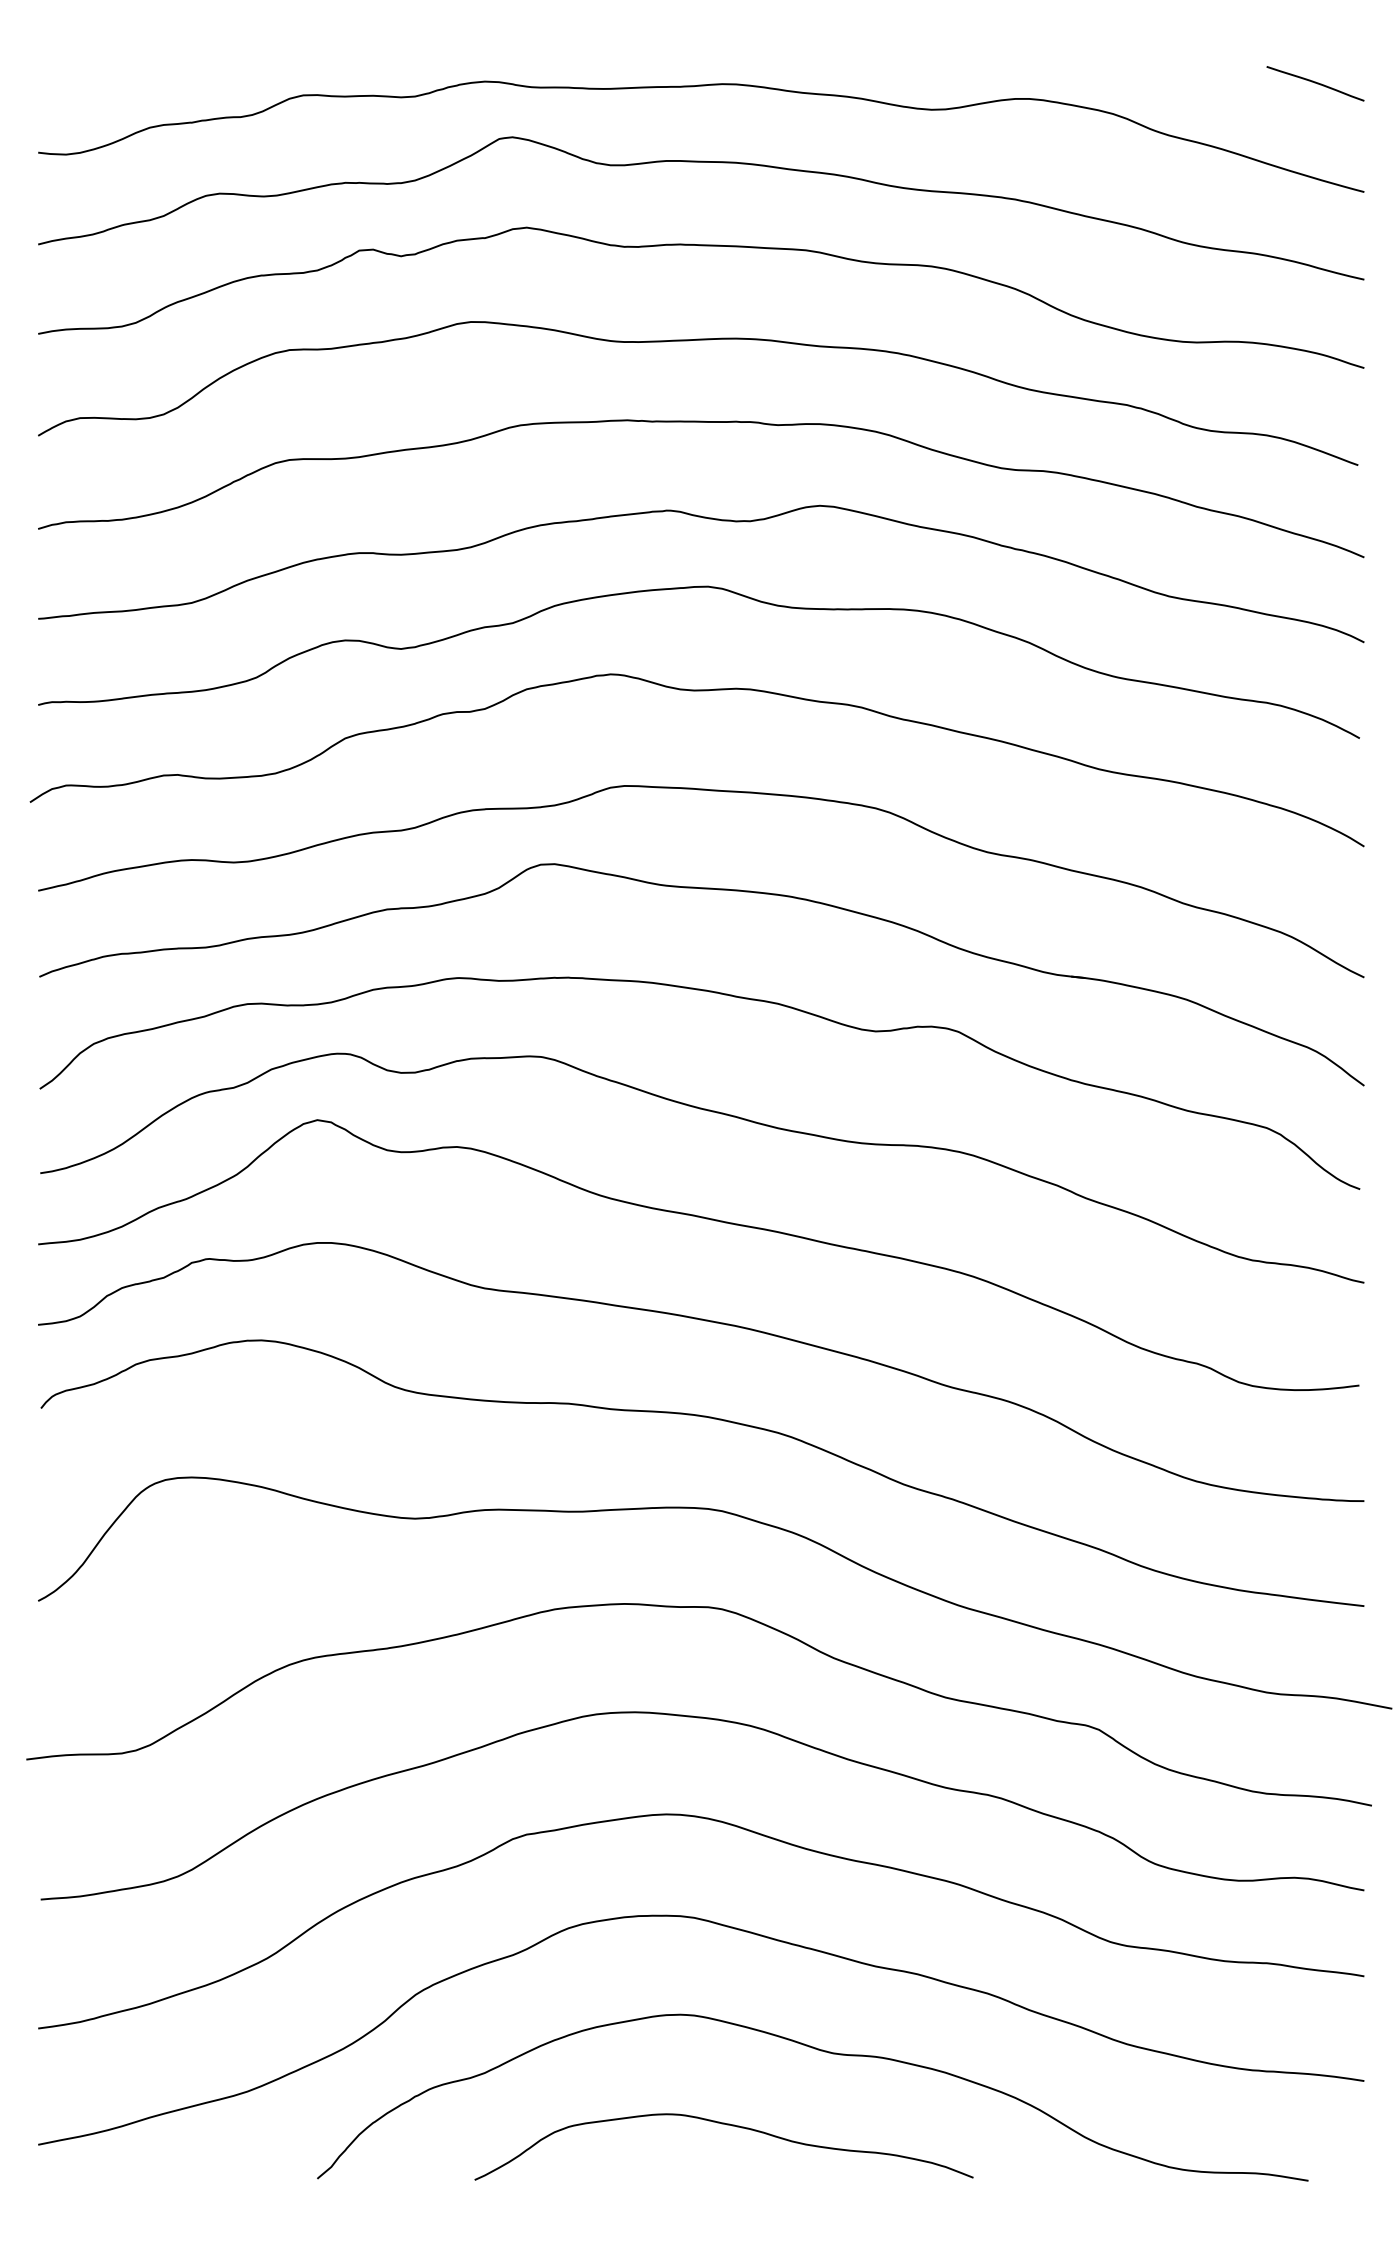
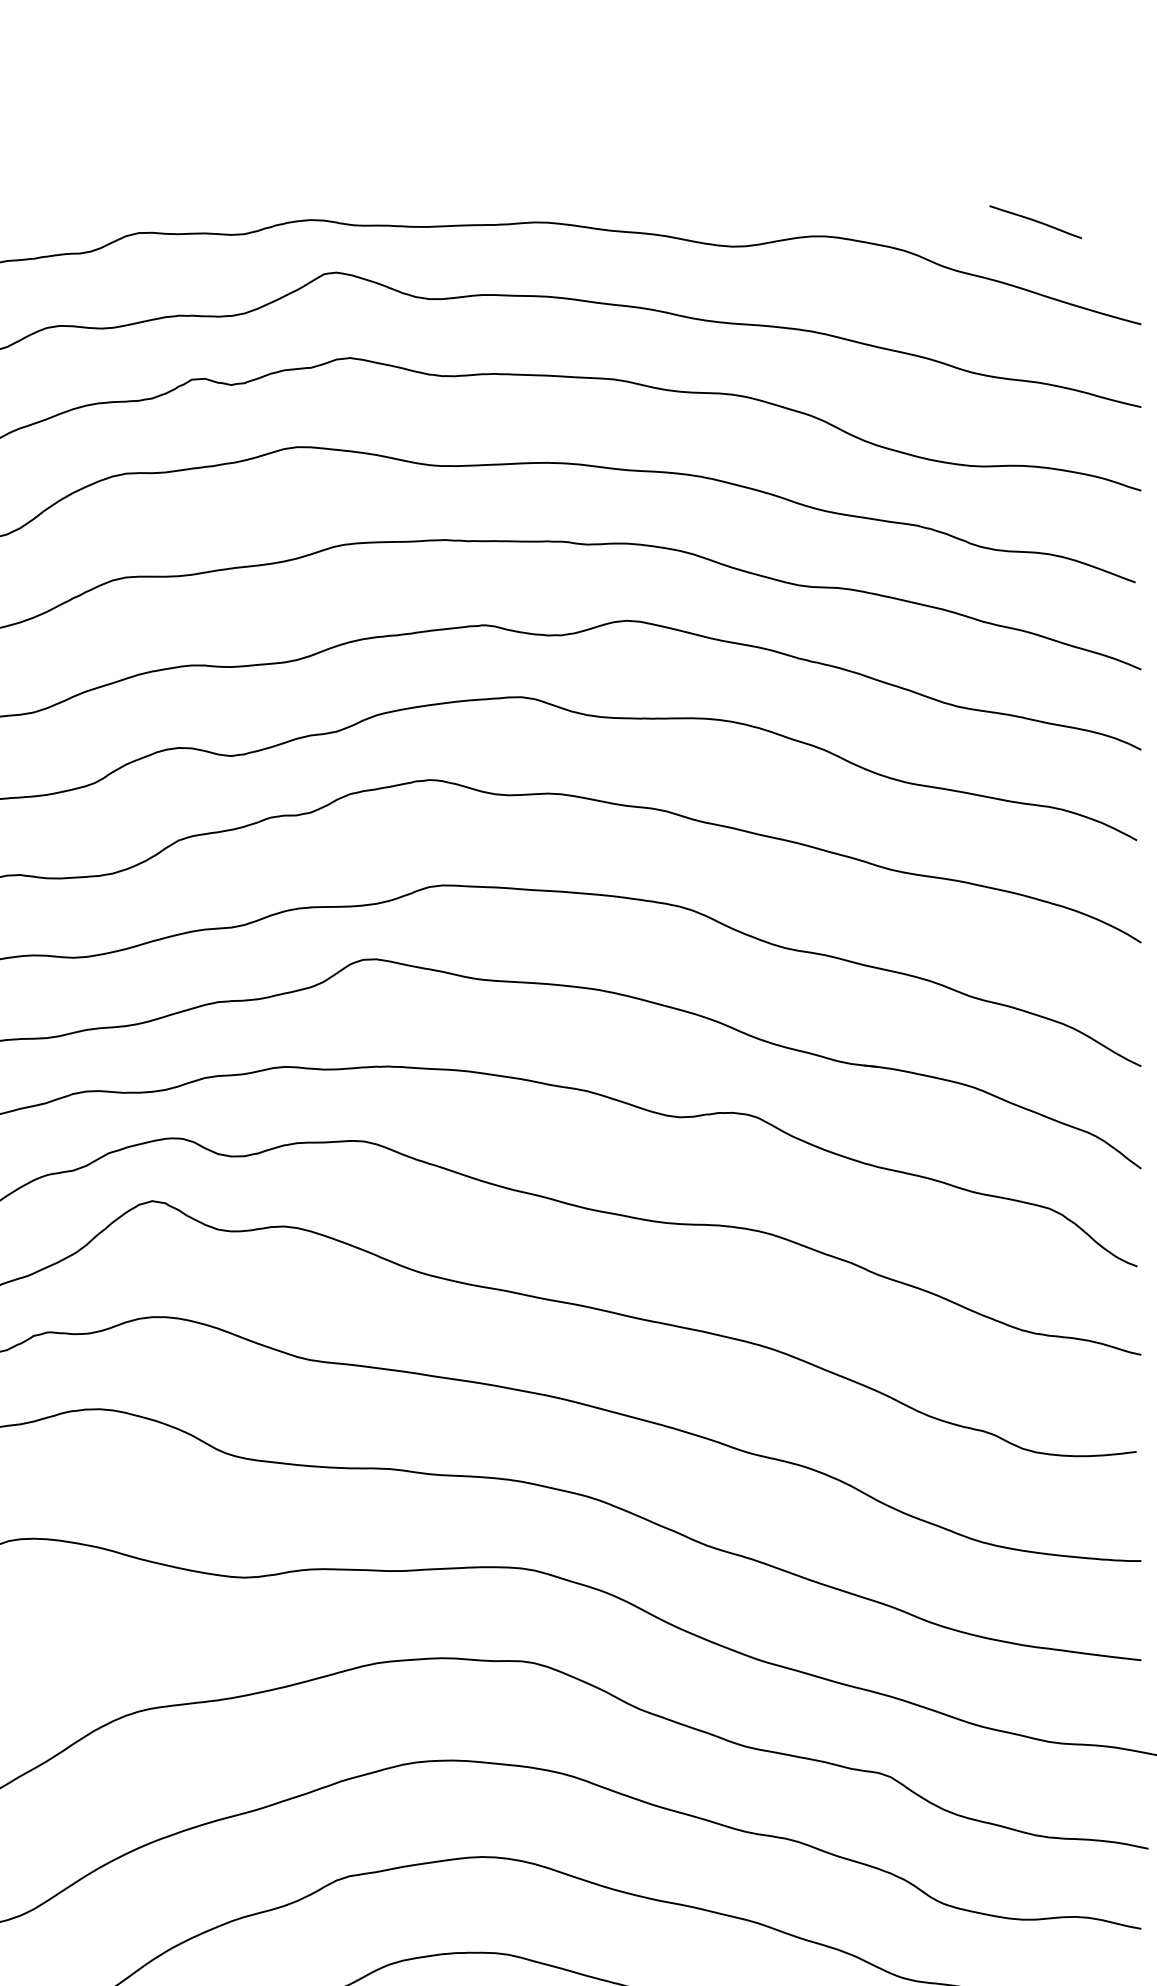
curve: (1315, 83) -> (1035, 221), moved

